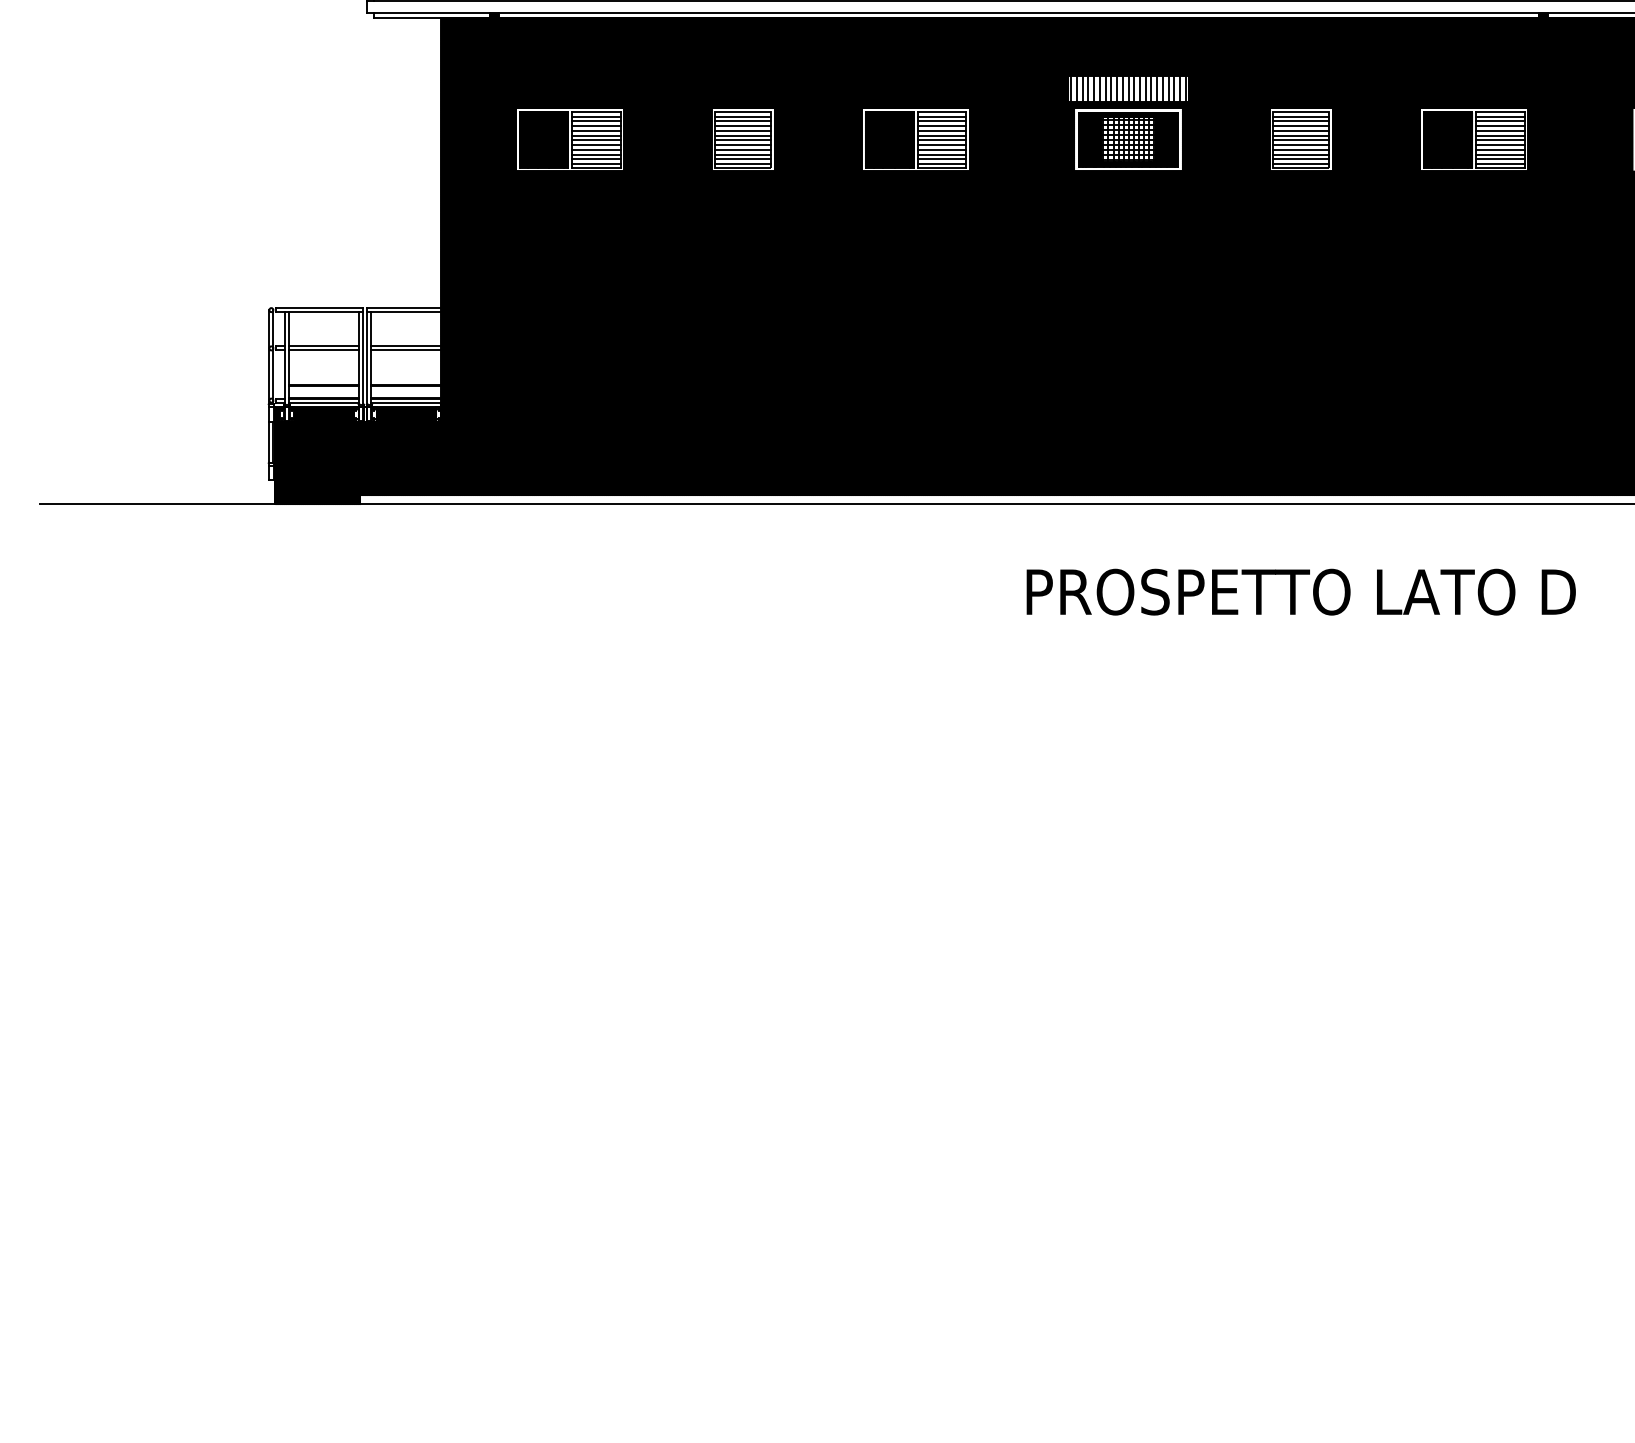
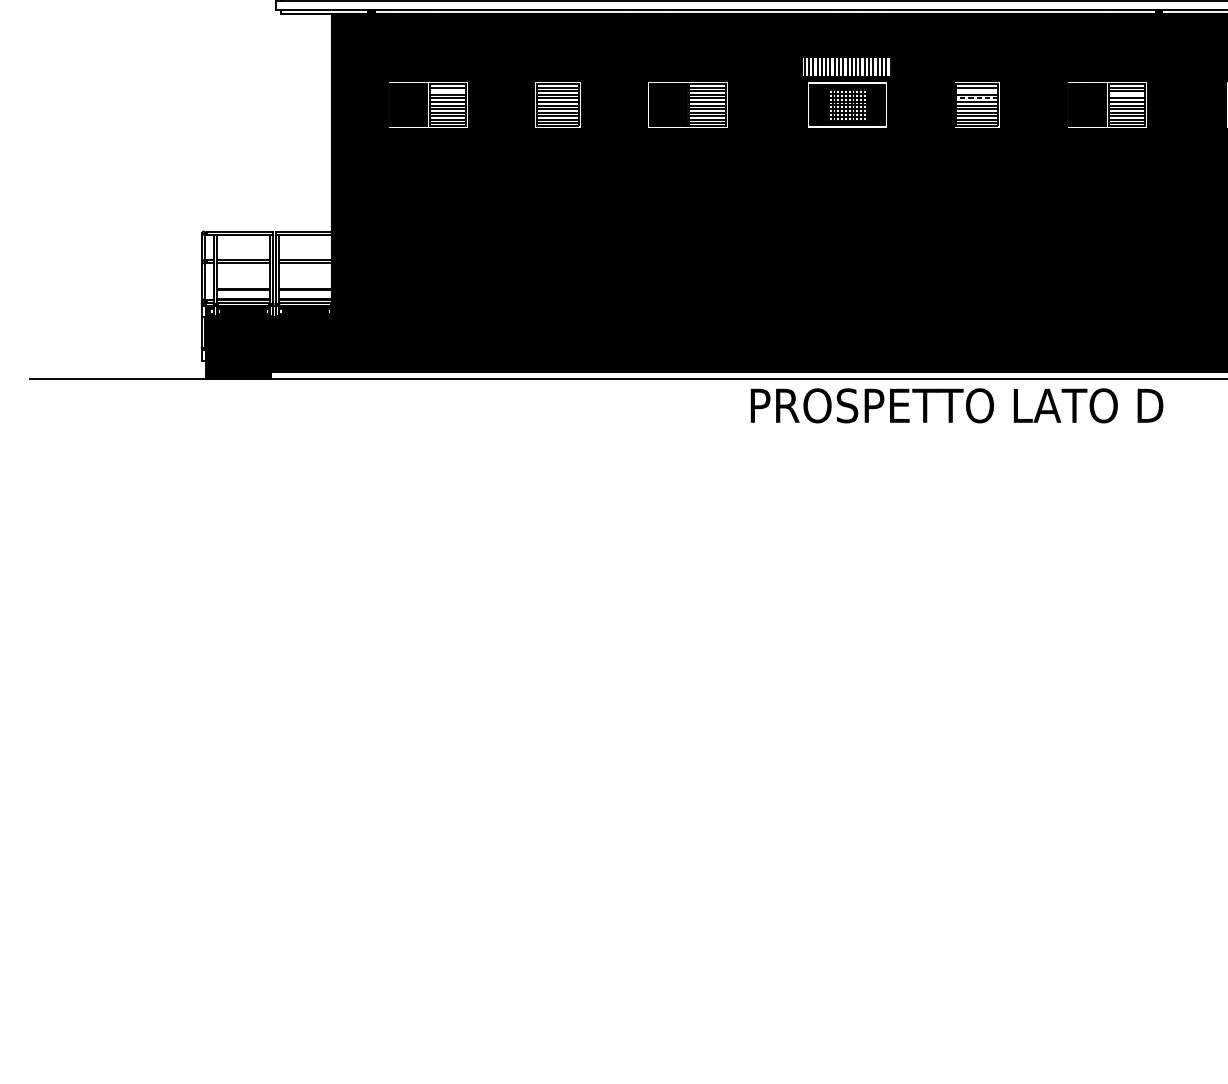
line: (595, 121) -> (447, 91), removed
line: (1301, 121) -> (977, 91), removed
line: (1500, 126) -> (1126, 95), removed
line: (1301, 130) -> (977, 98), solid -> dashed
text: (1300, 591) -> (956, 405), moved

